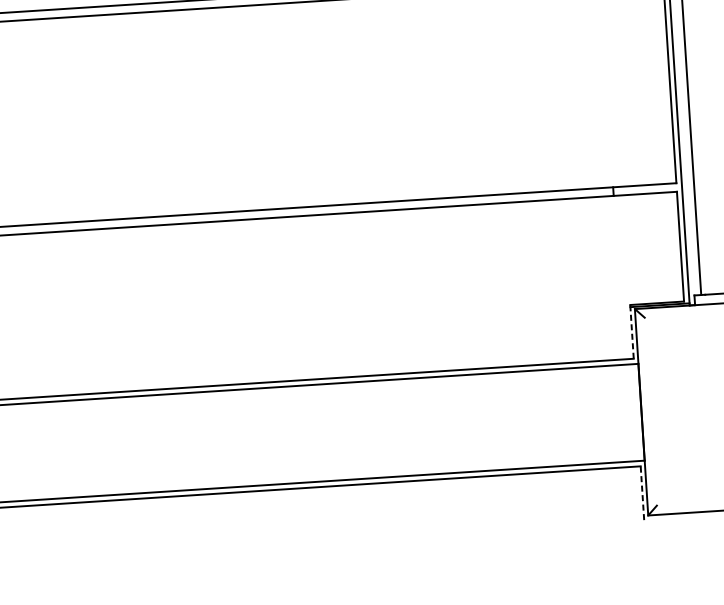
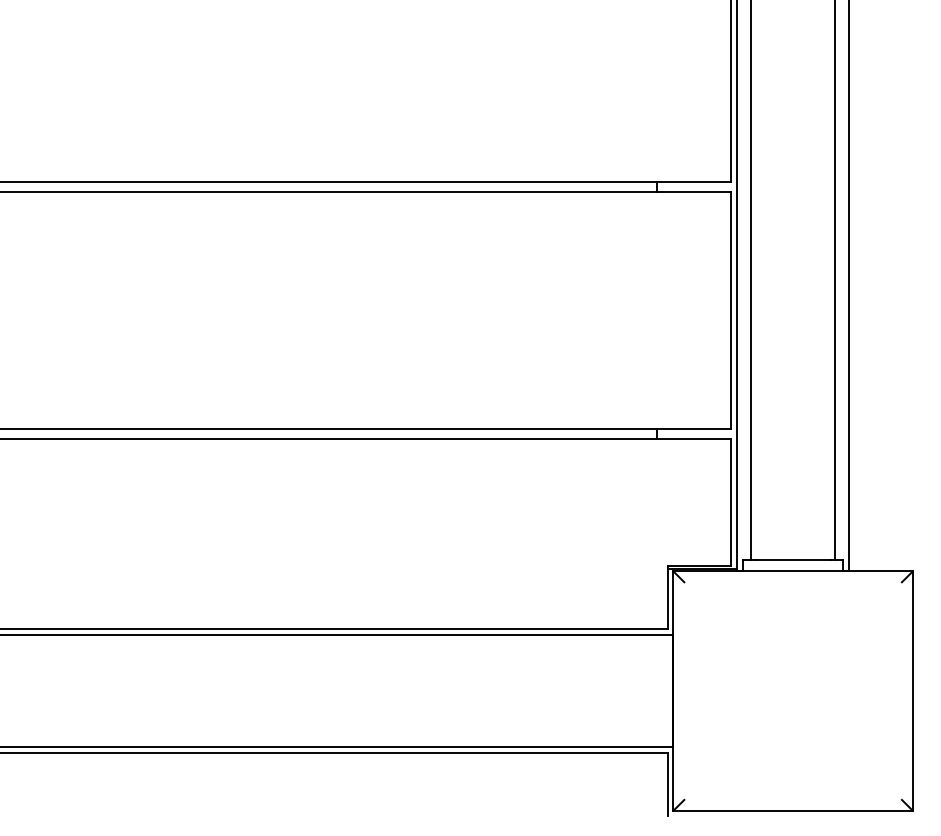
line: (632, 331) -> (668, 597), dashed -> solid
line: (642, 493) -> (668, 784), dashed -> solid

